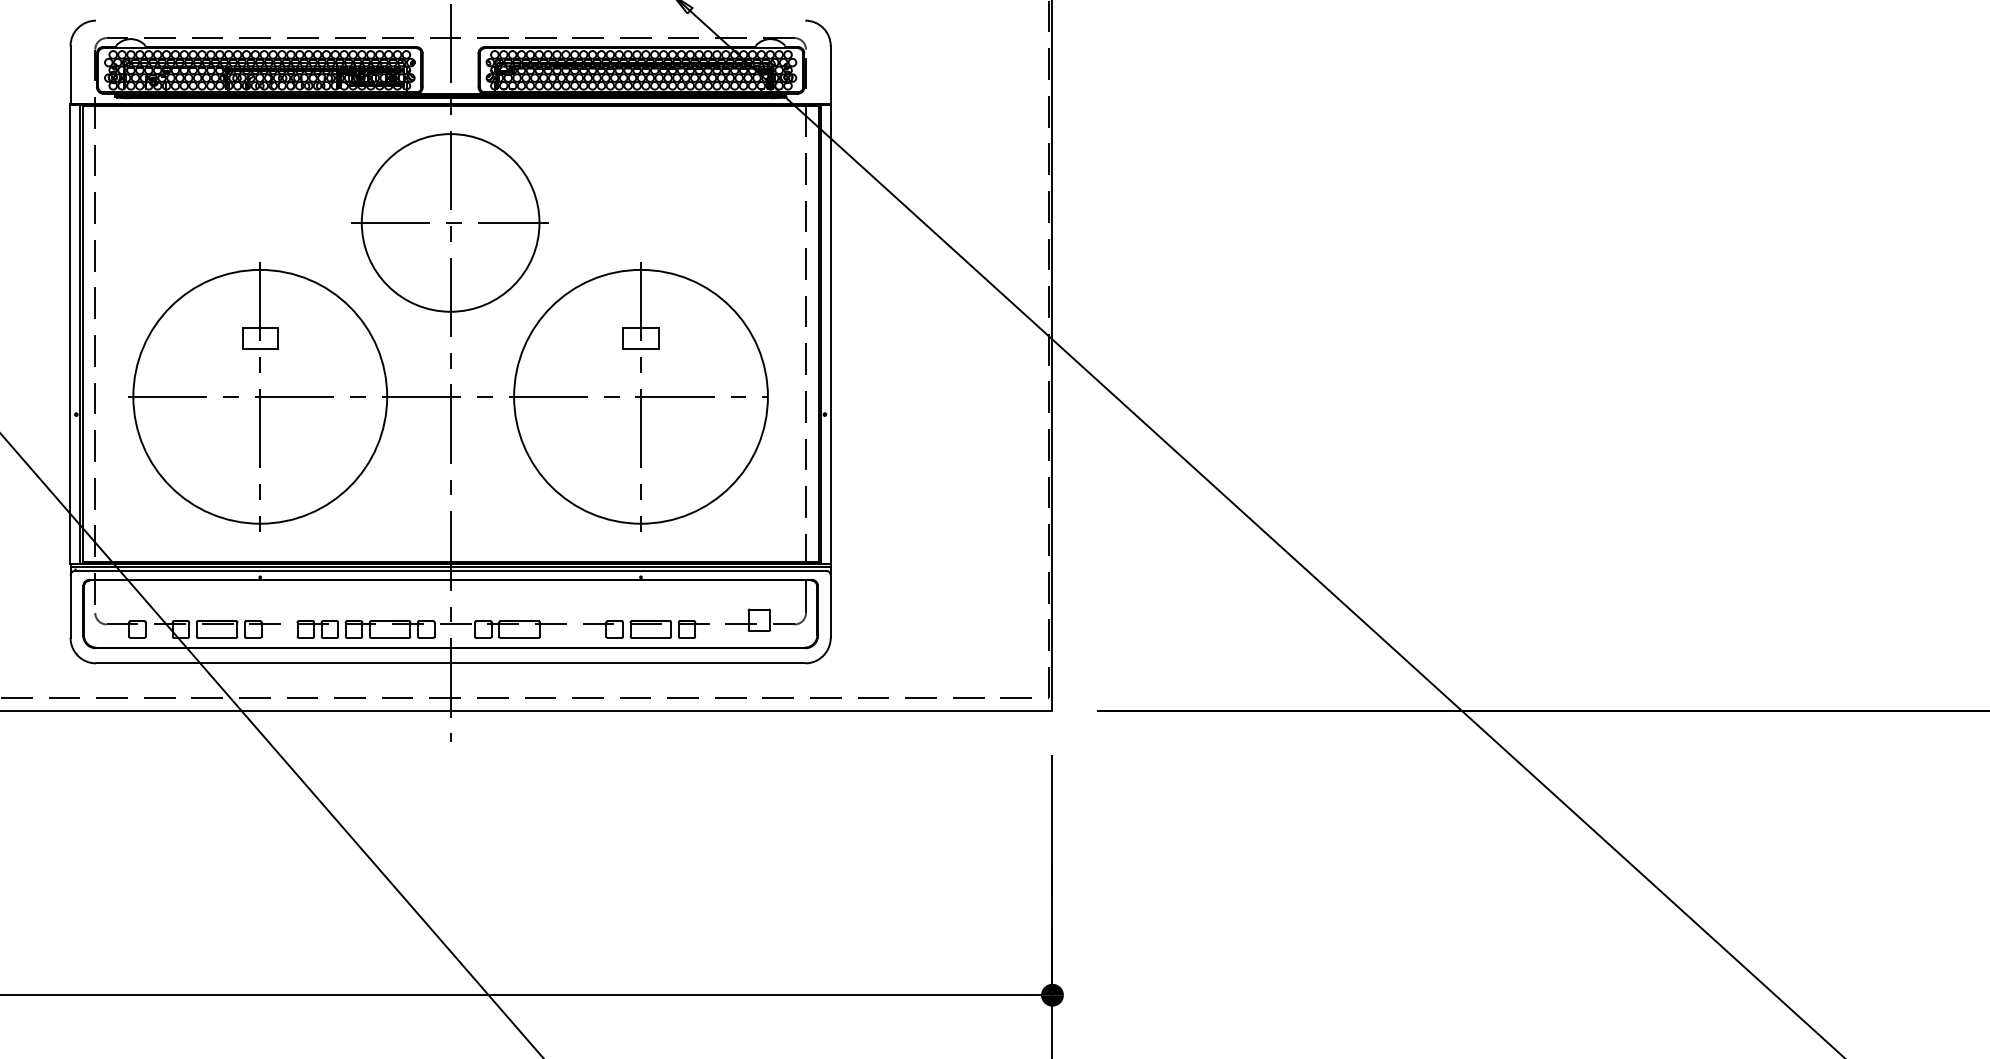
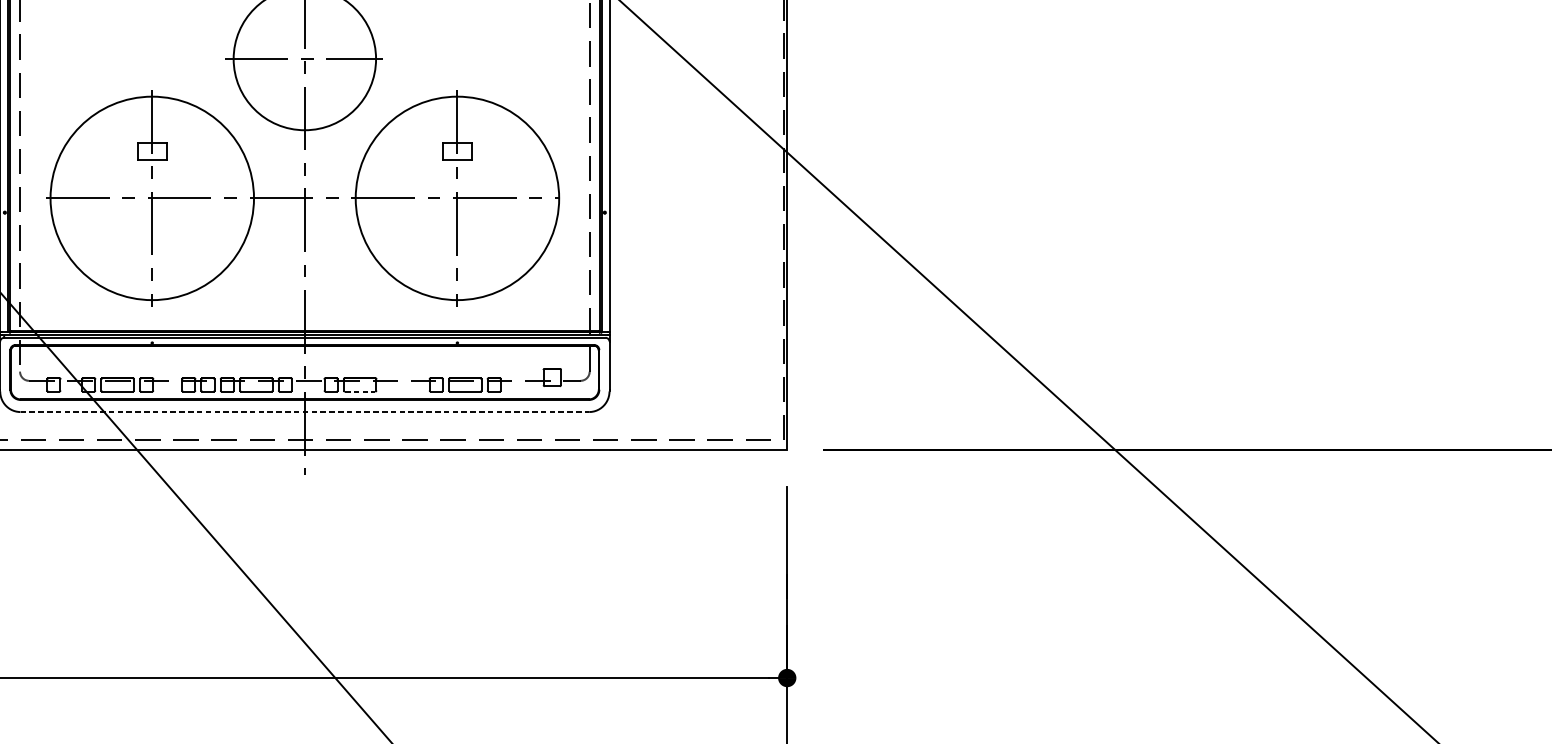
line: (520, 637) -> (360, 391), solid -> dashed
line: (450, 663) -> (304, 412), solid -> dashed

